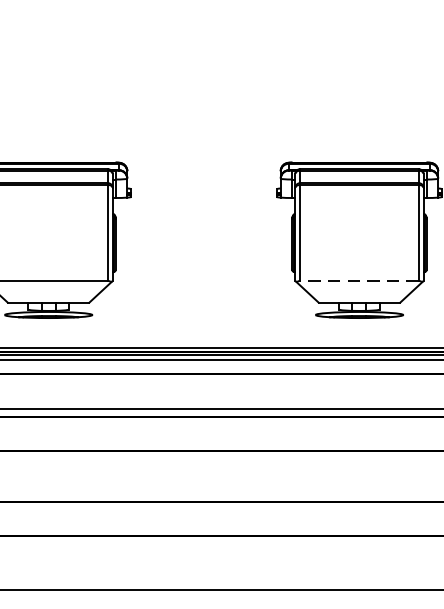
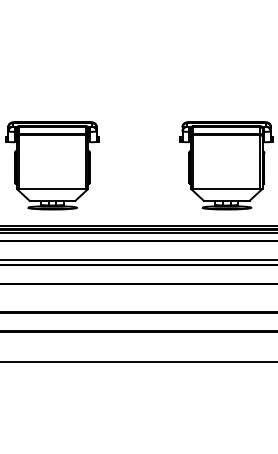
line: (359, 280) -> (226, 188), dashed -> solid

